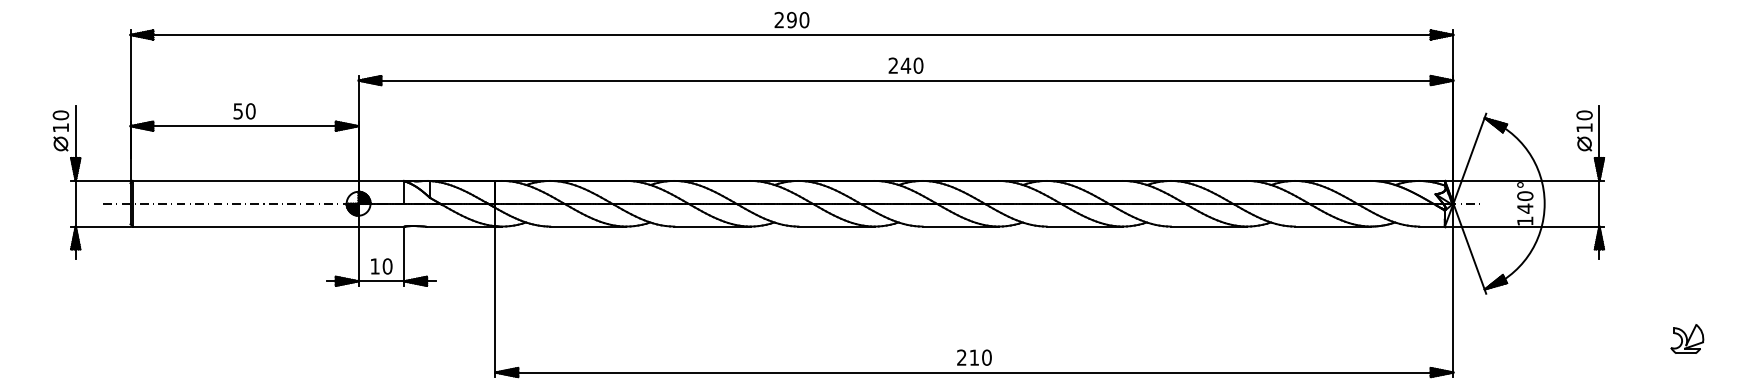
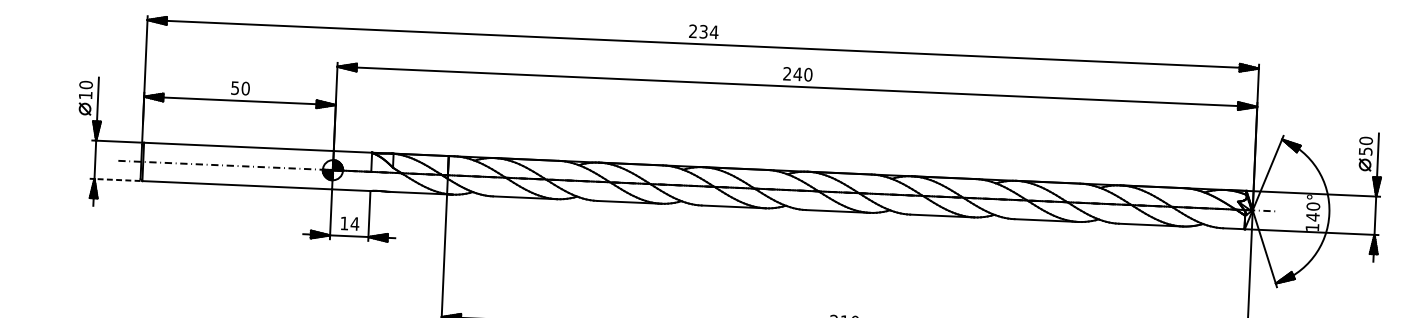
text: (798, 19) -> (709, 31), 290 -> 234
text: (1584, 127) -> (1365, 151), 10 -> 50
line: (102, 226) -> (116, 179), solid -> dashed
text: (387, 266) -> (354, 223), 10 -> 14

